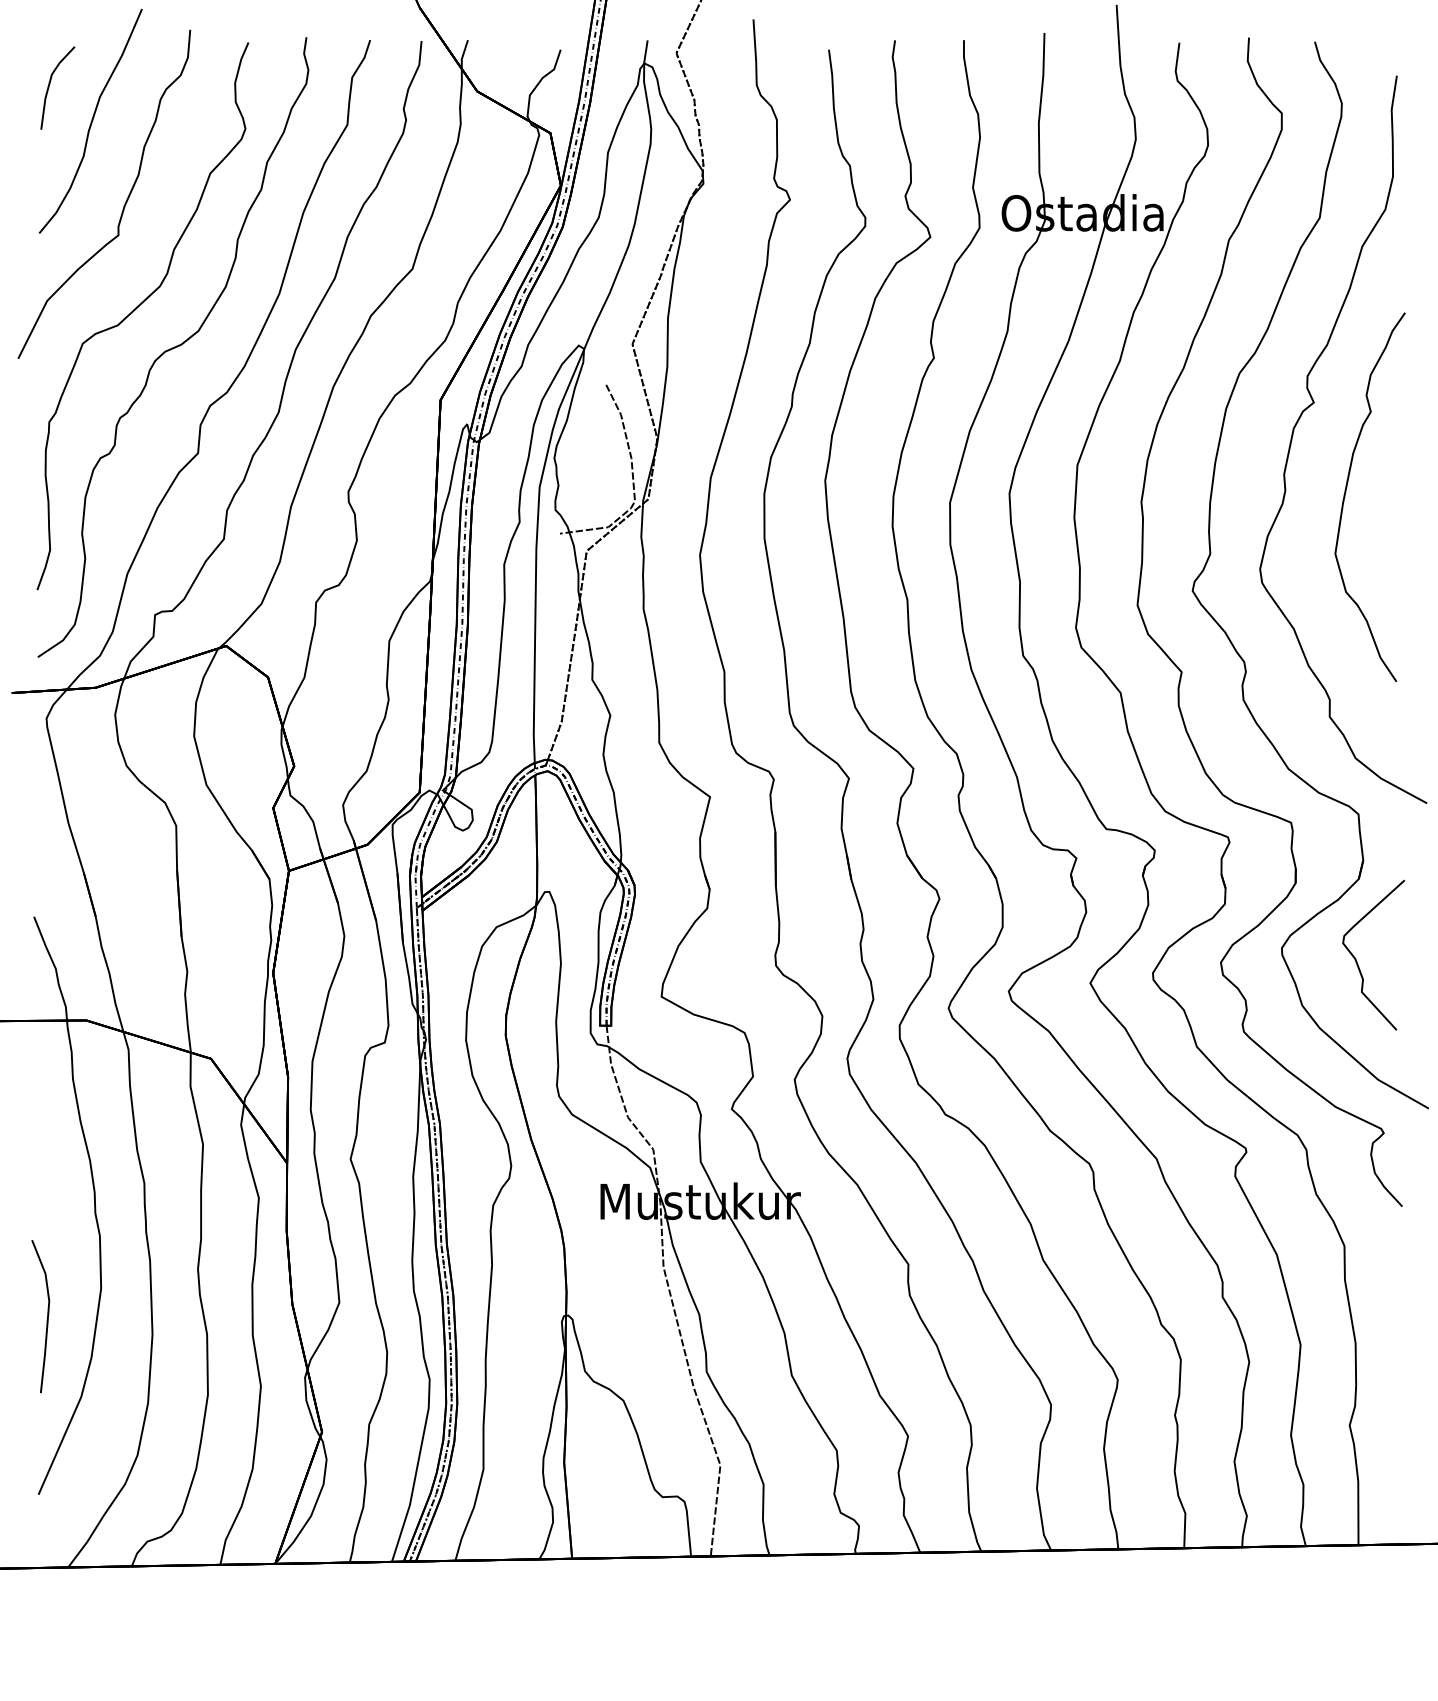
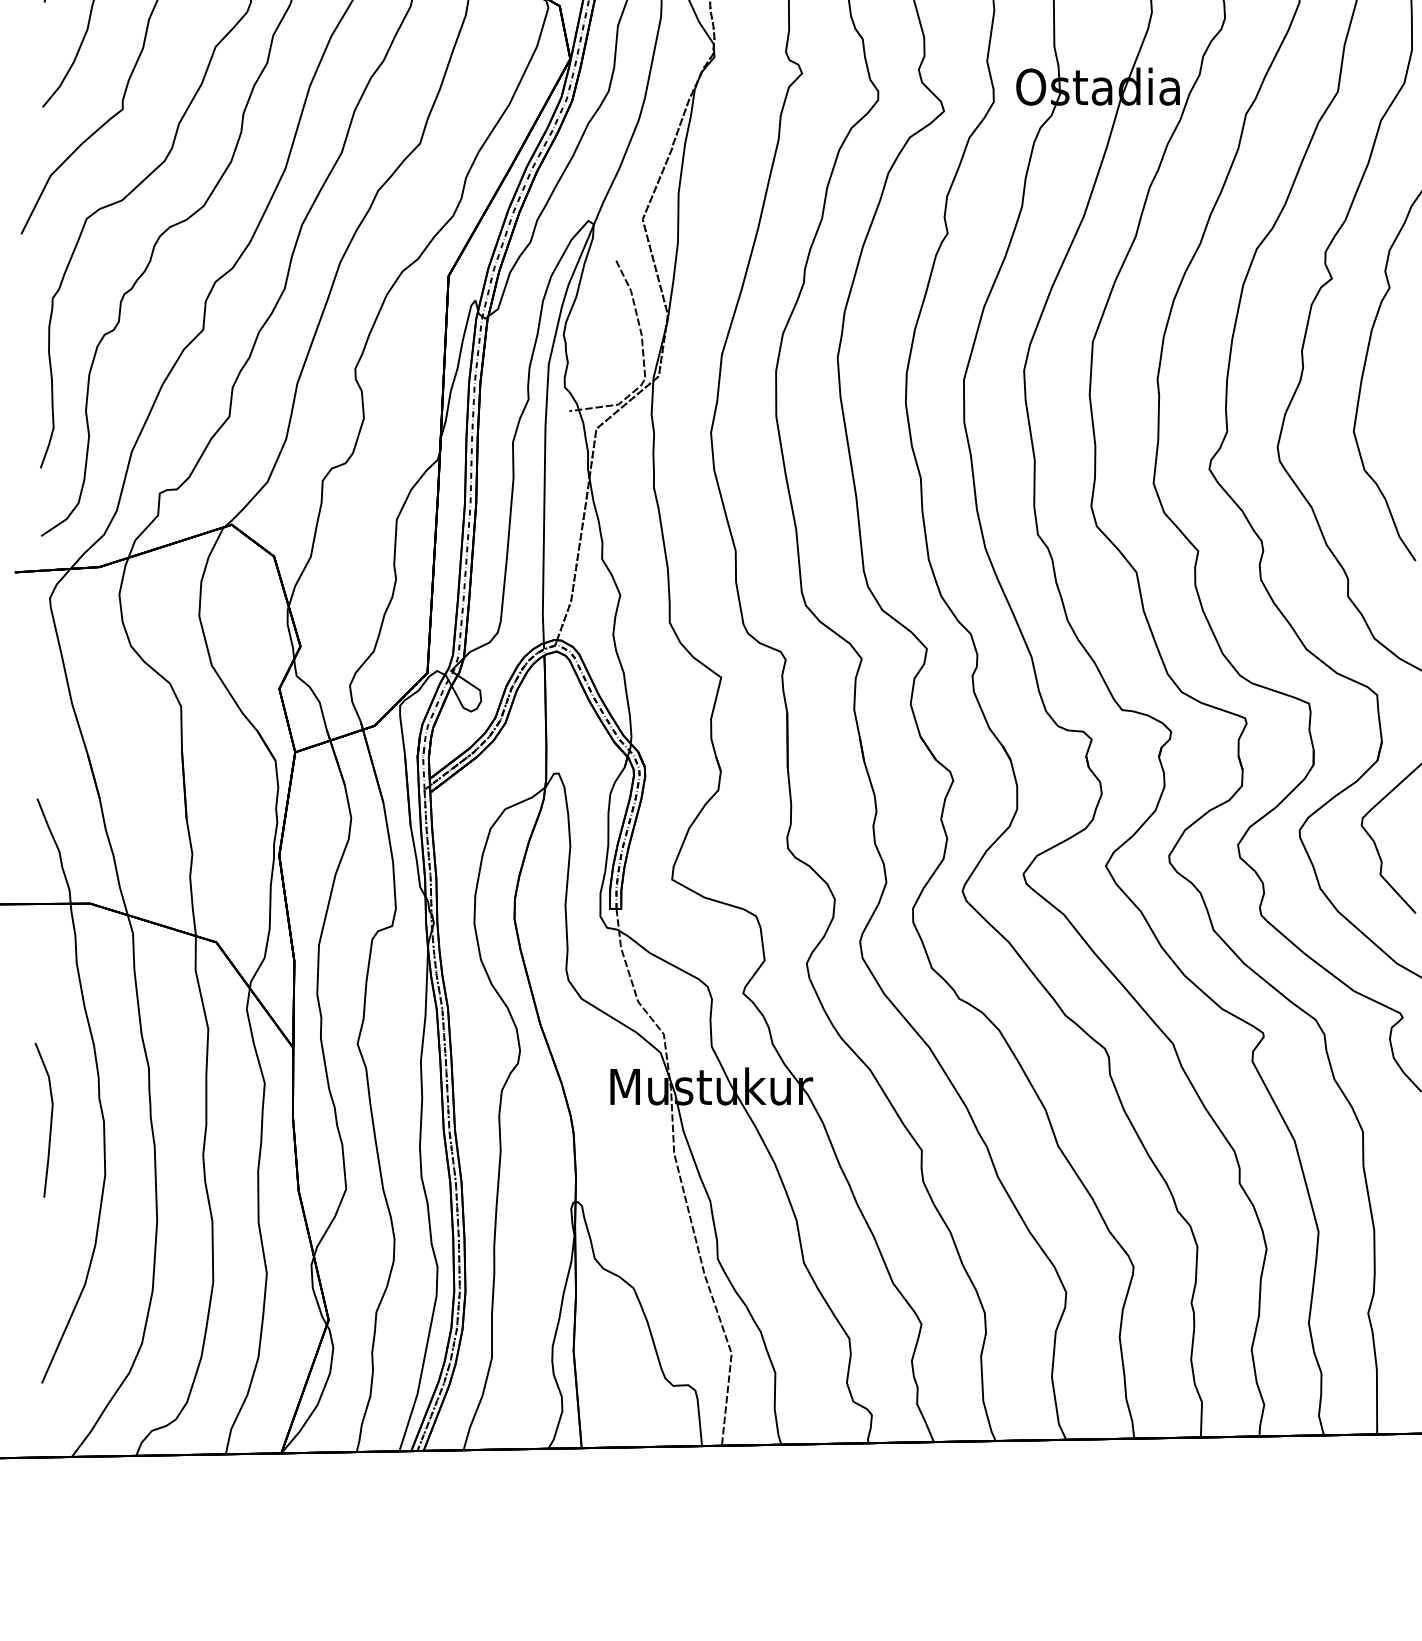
line: (46, 1319) -> (49, 1123), moved

